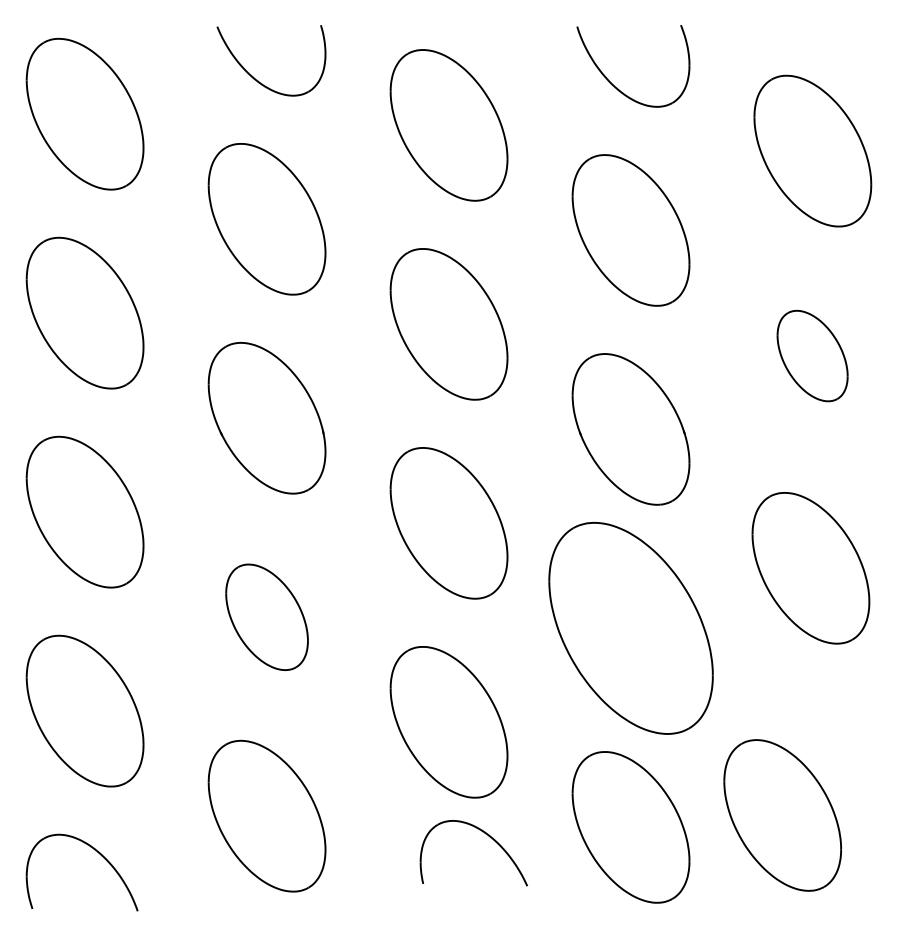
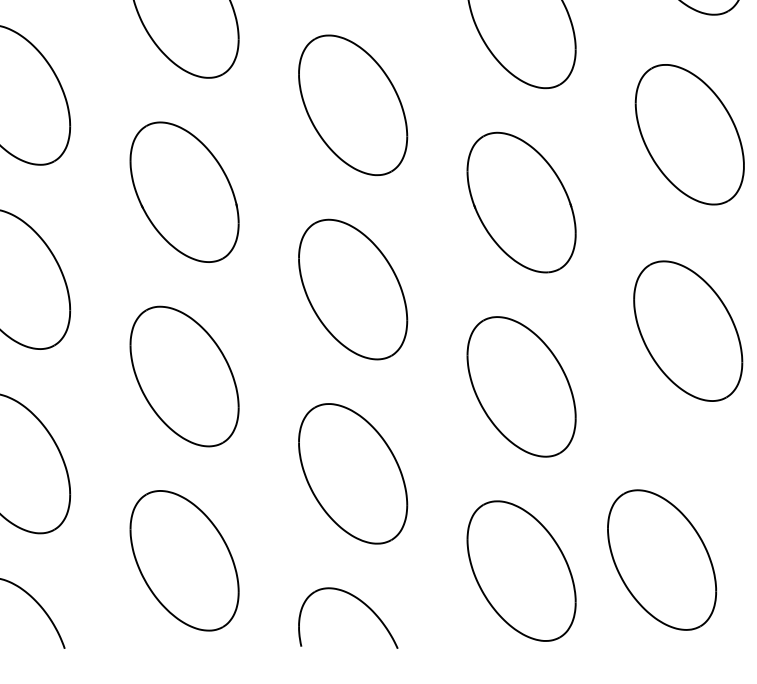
part: (812, 355) -> (689, 134), size x1.67
part: (266, 617) -> (184, 376), size x1.43
part: (630, 628) -> (521, 386), size x0.71
part: (485, 834) -> (359, 600), moved

